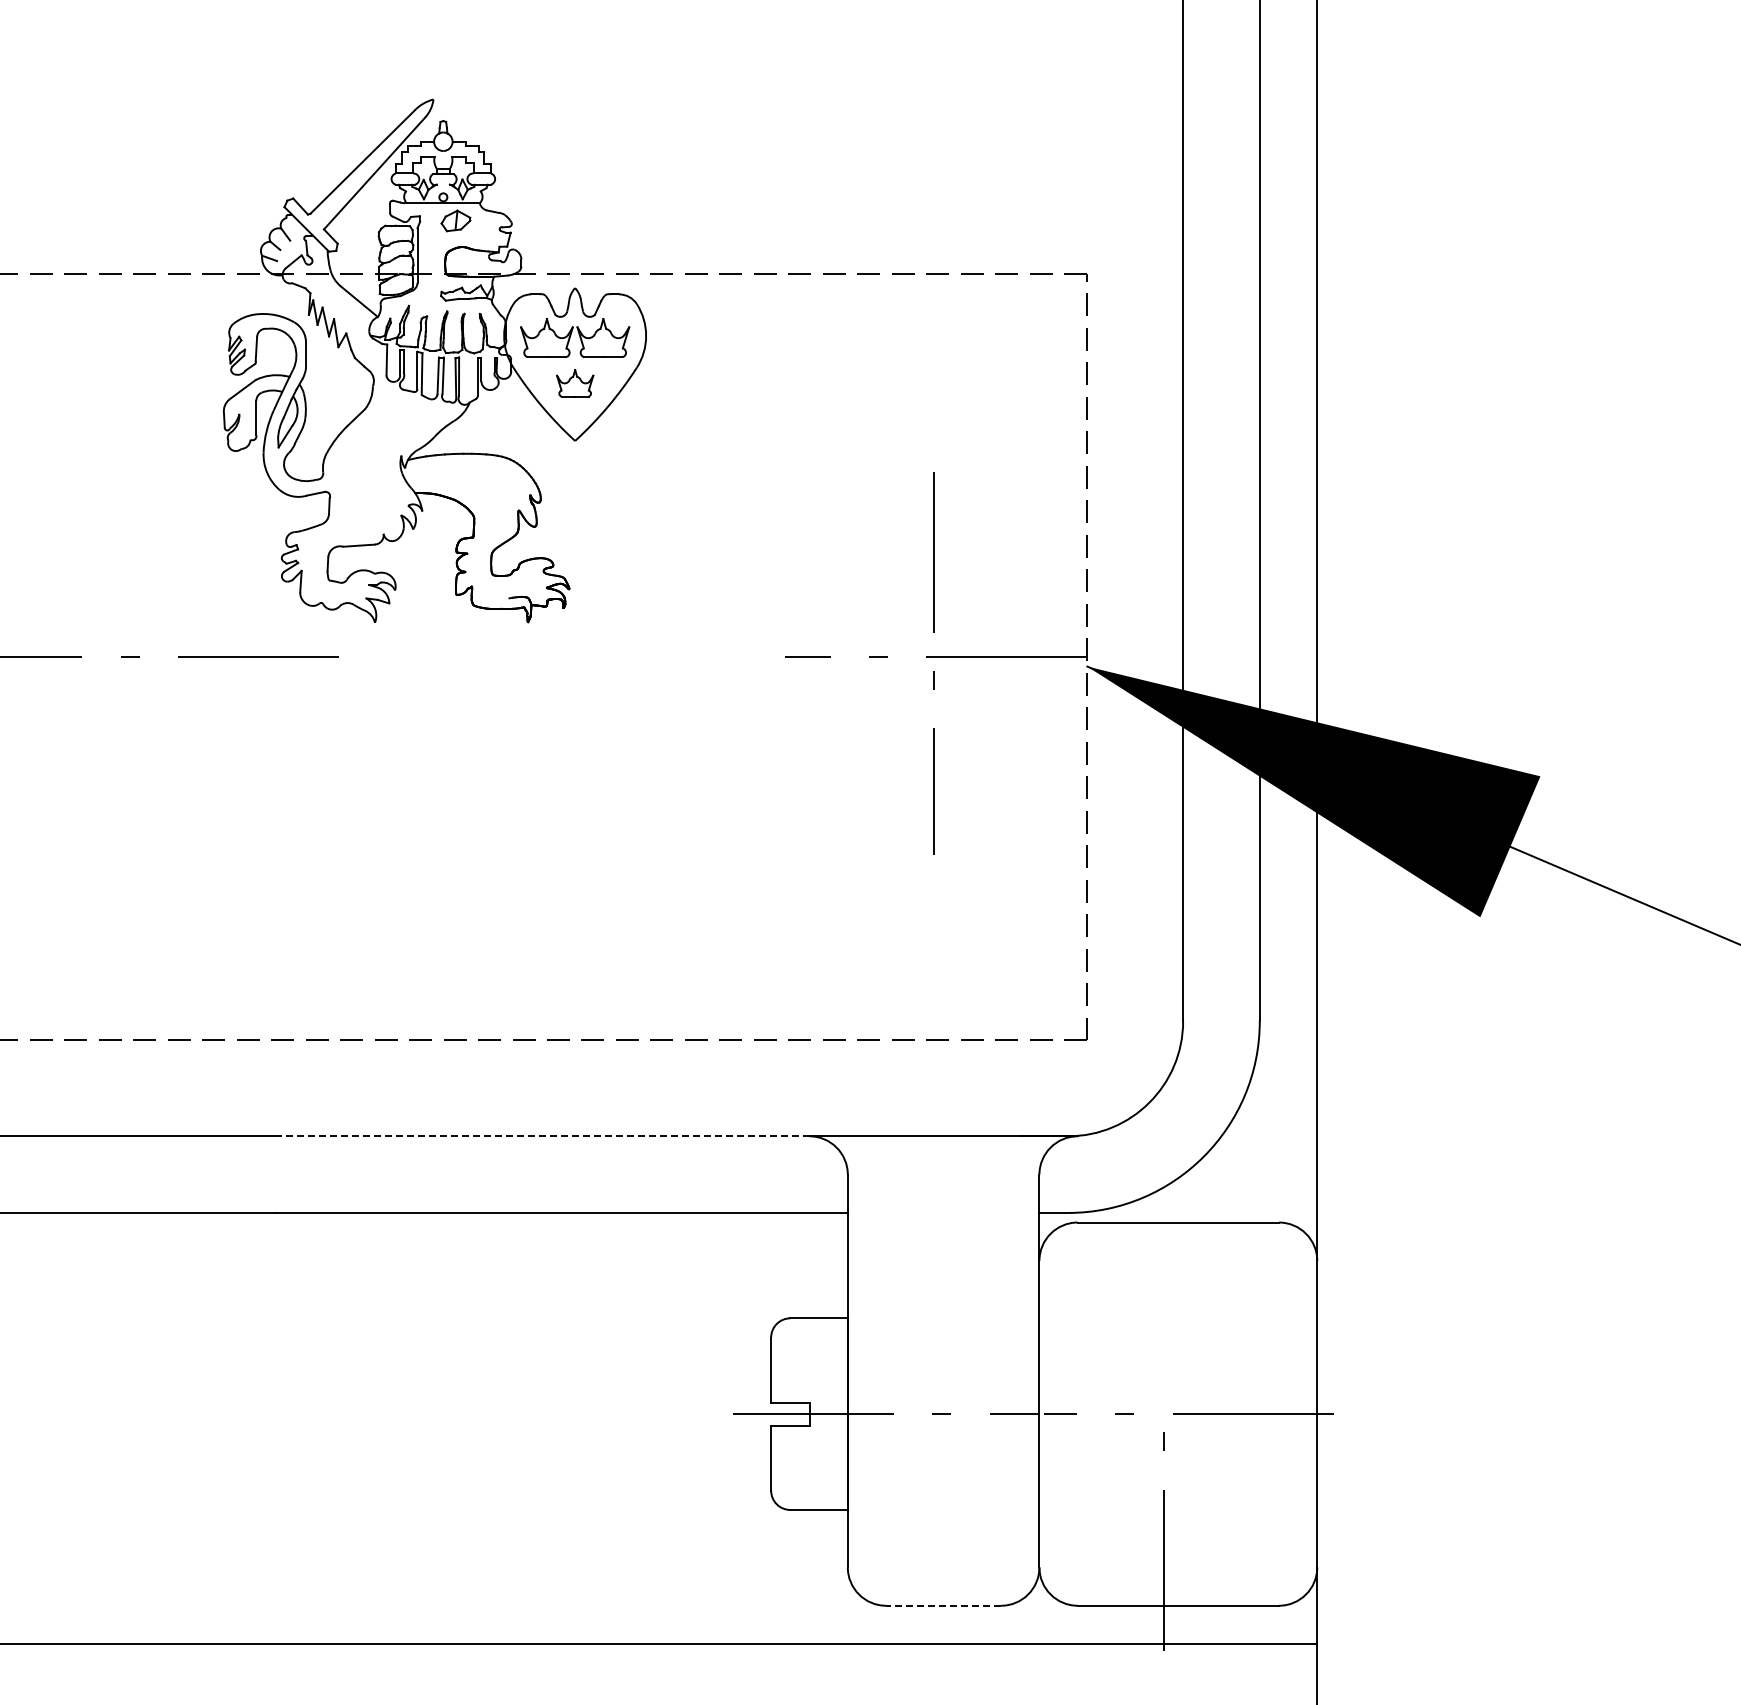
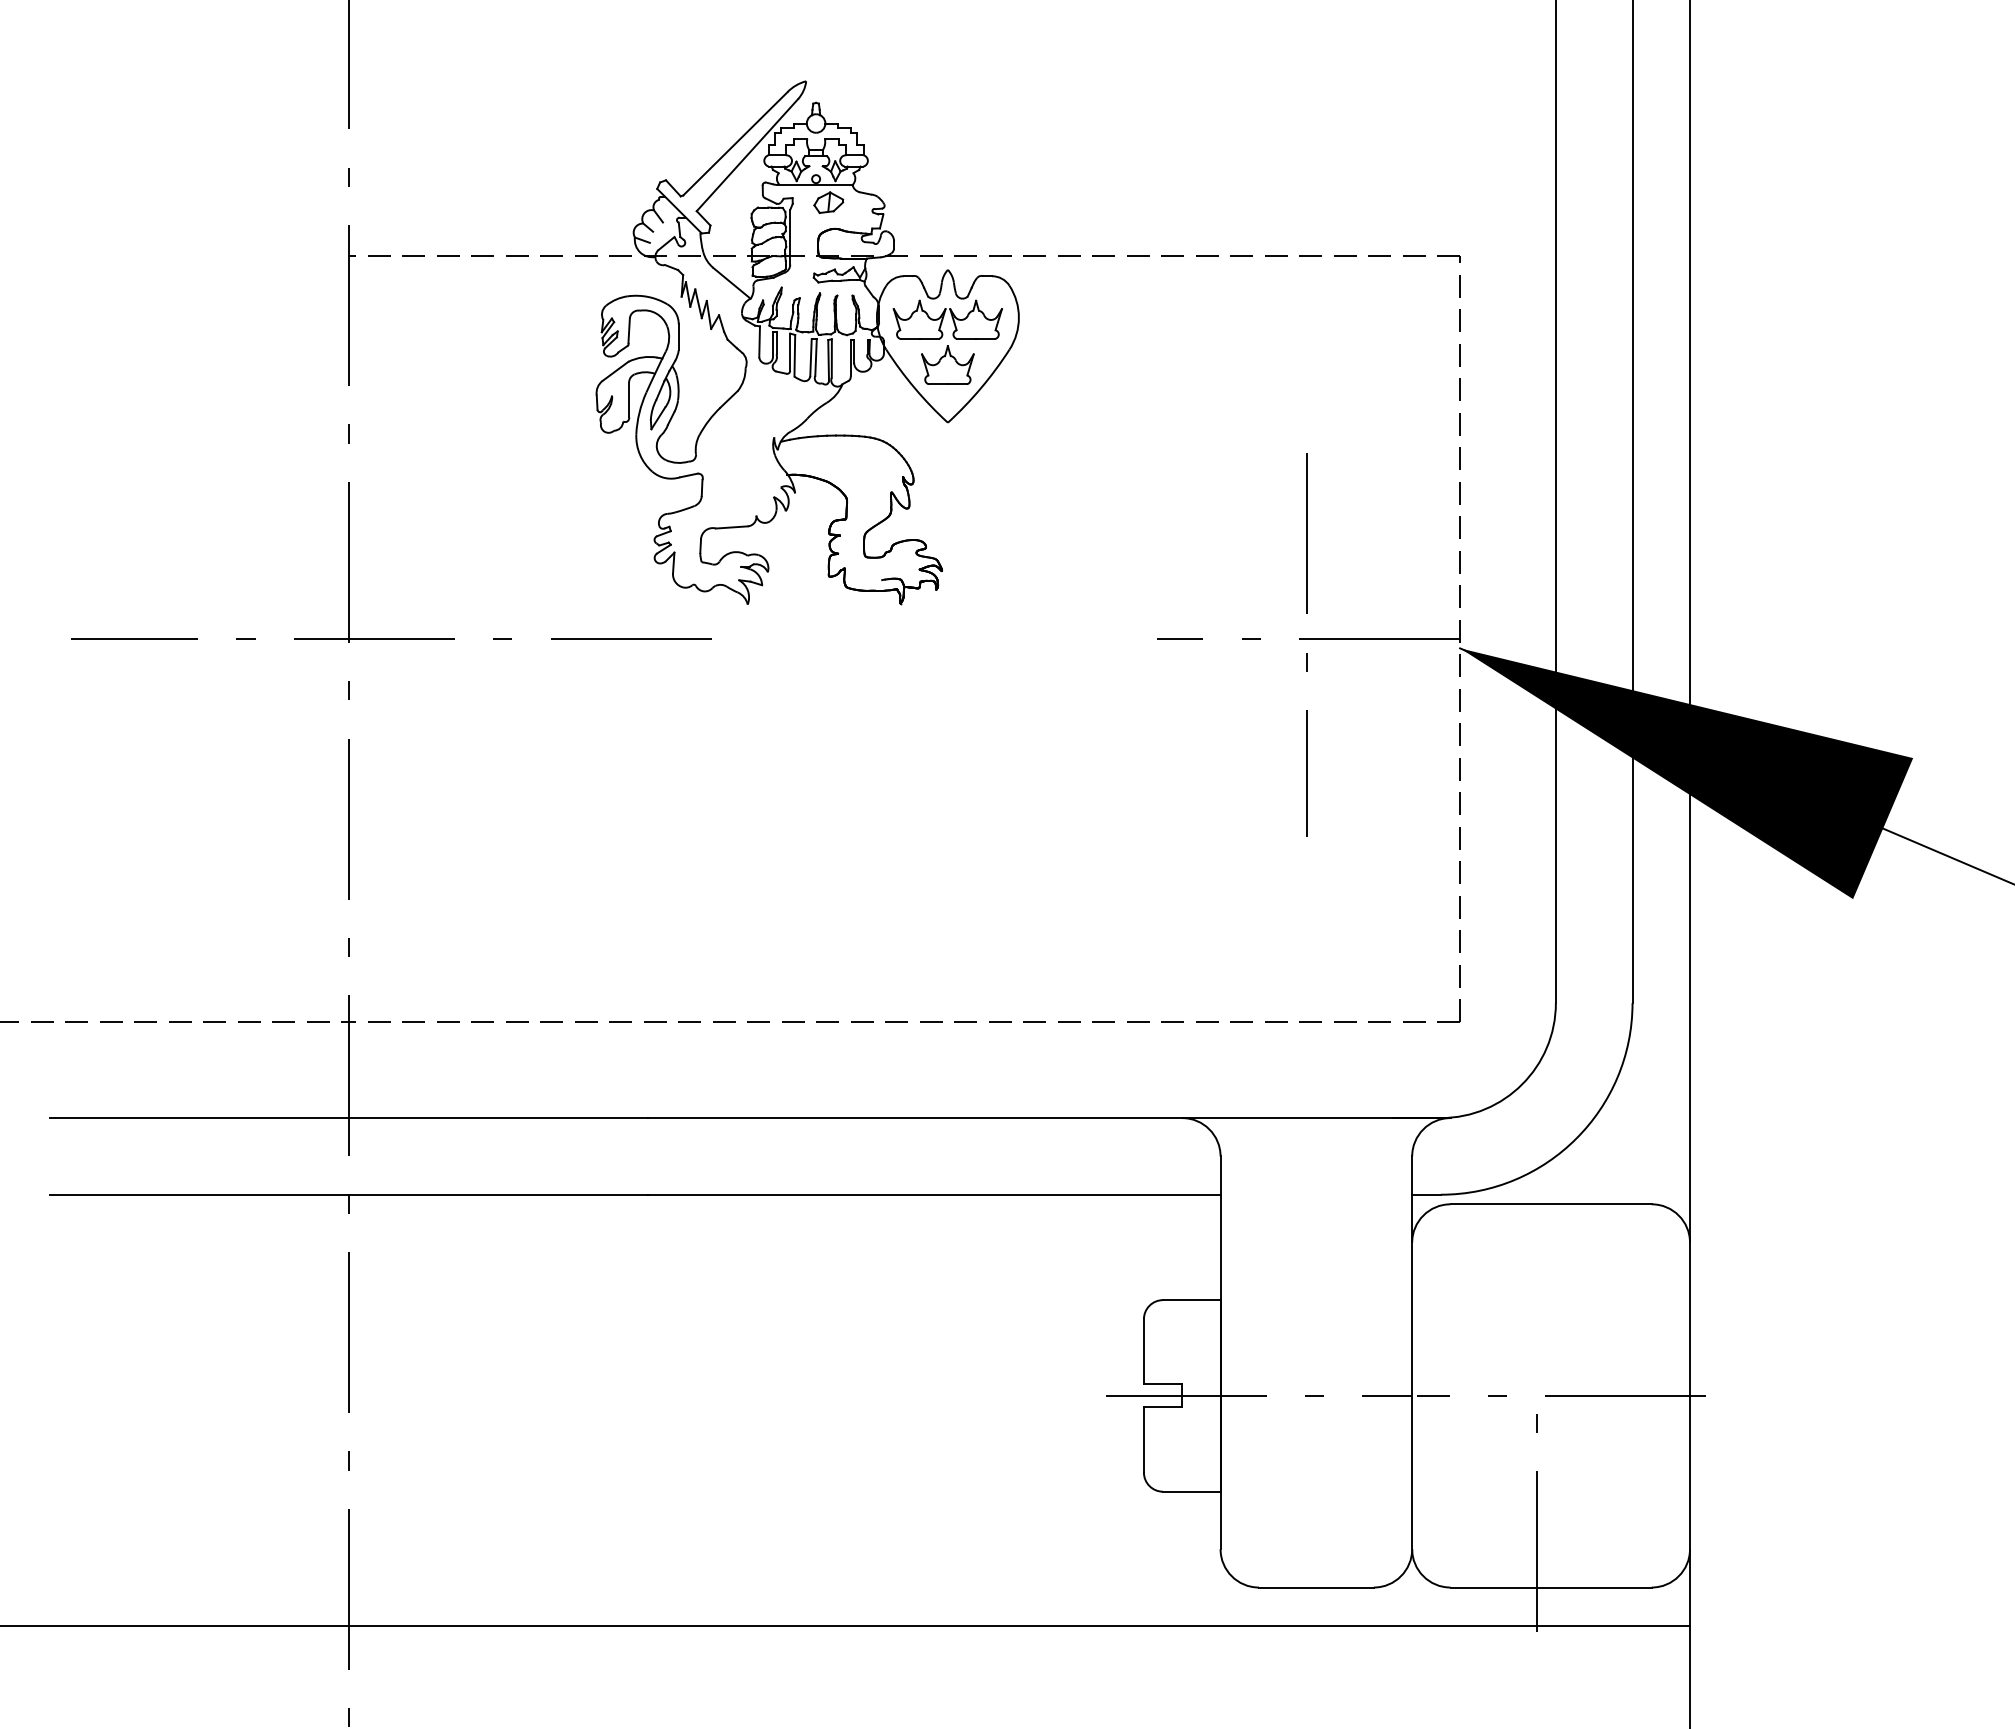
part: (574, 382) -> (947, 364), size x1.43
line: (541, 1136) -> (914, 1118), dashed -> solid
line: (942, 1605) -> (1315, 1587), dashed -> solid

